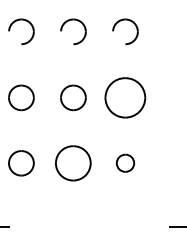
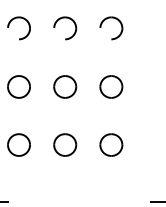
part: (125, 97) -> (111, 86), size x0.62
part: (73, 162) -> (65, 144), size x0.71
part: (125, 162) -> (111, 144), size x1.43

